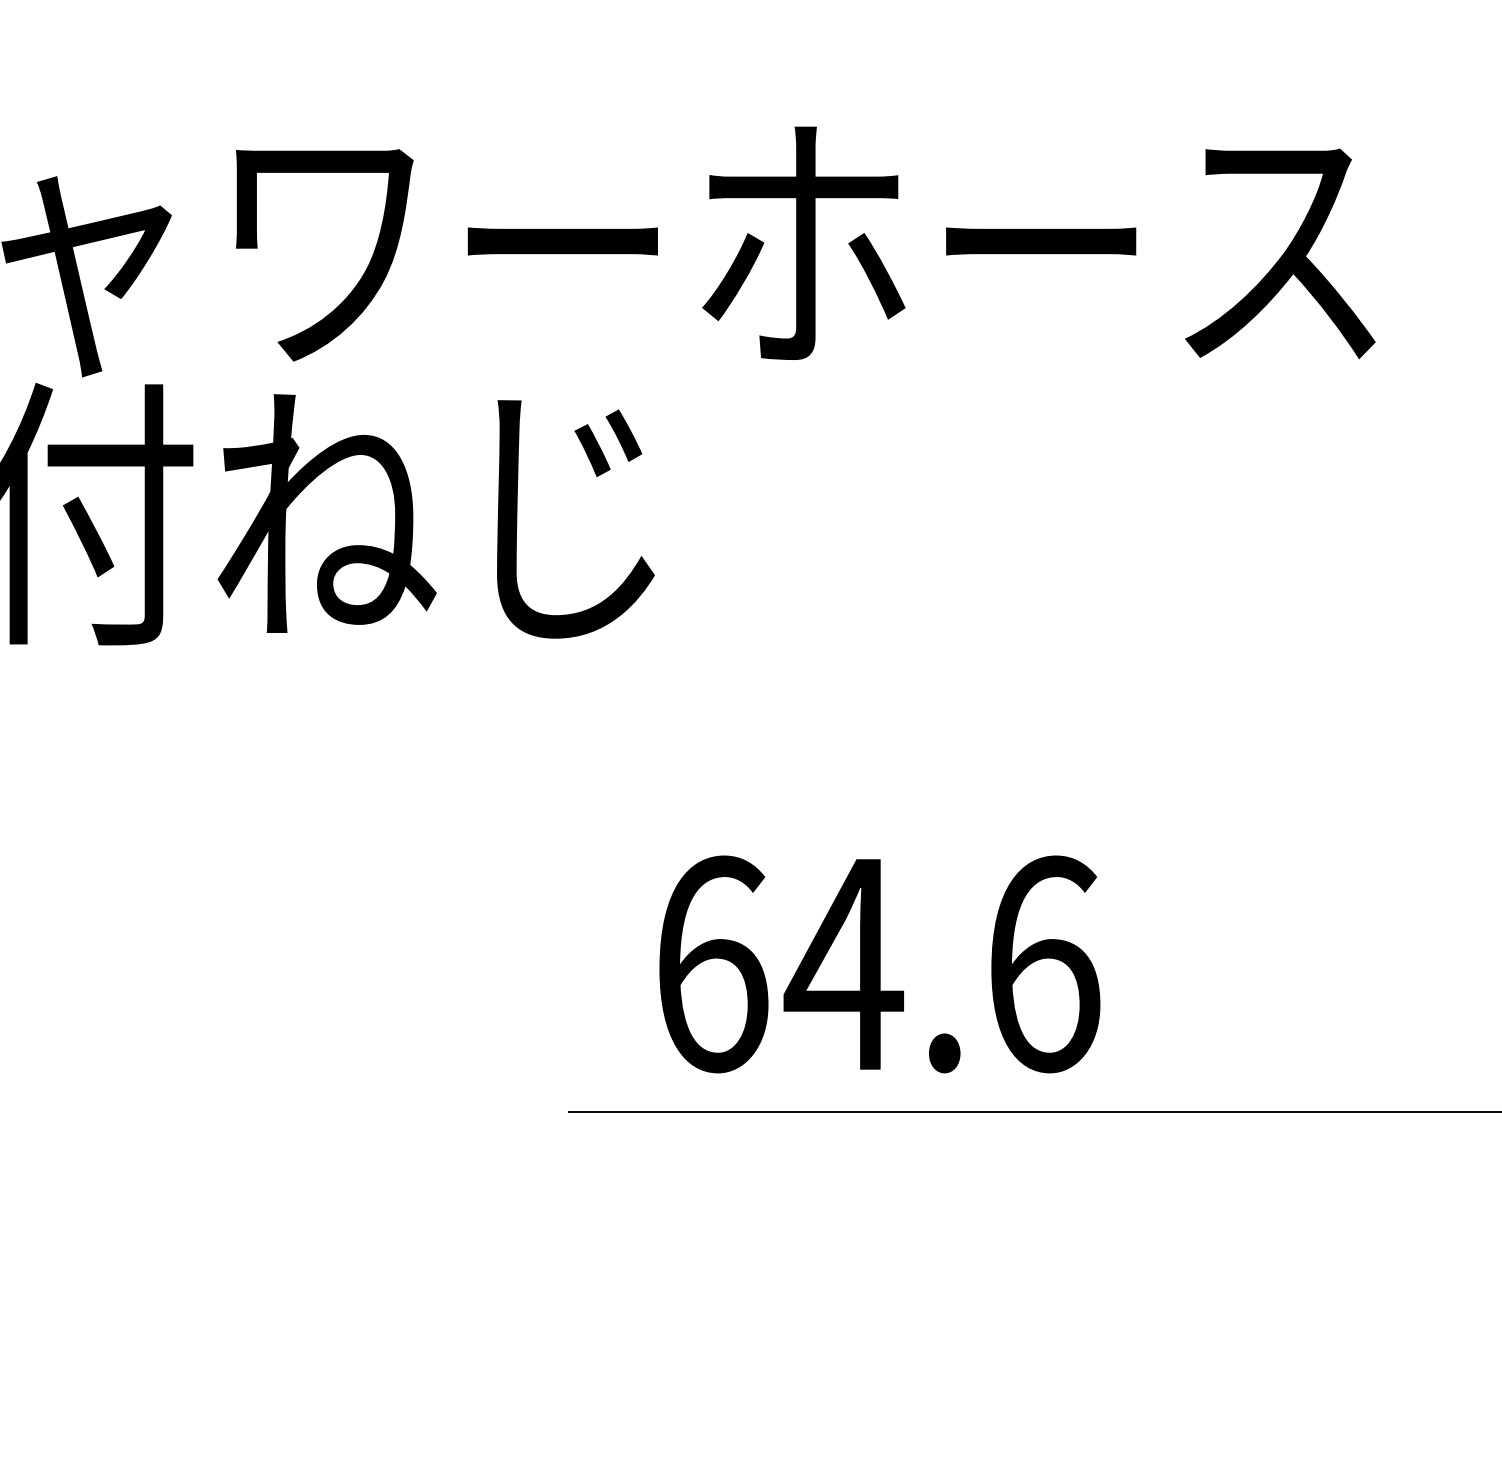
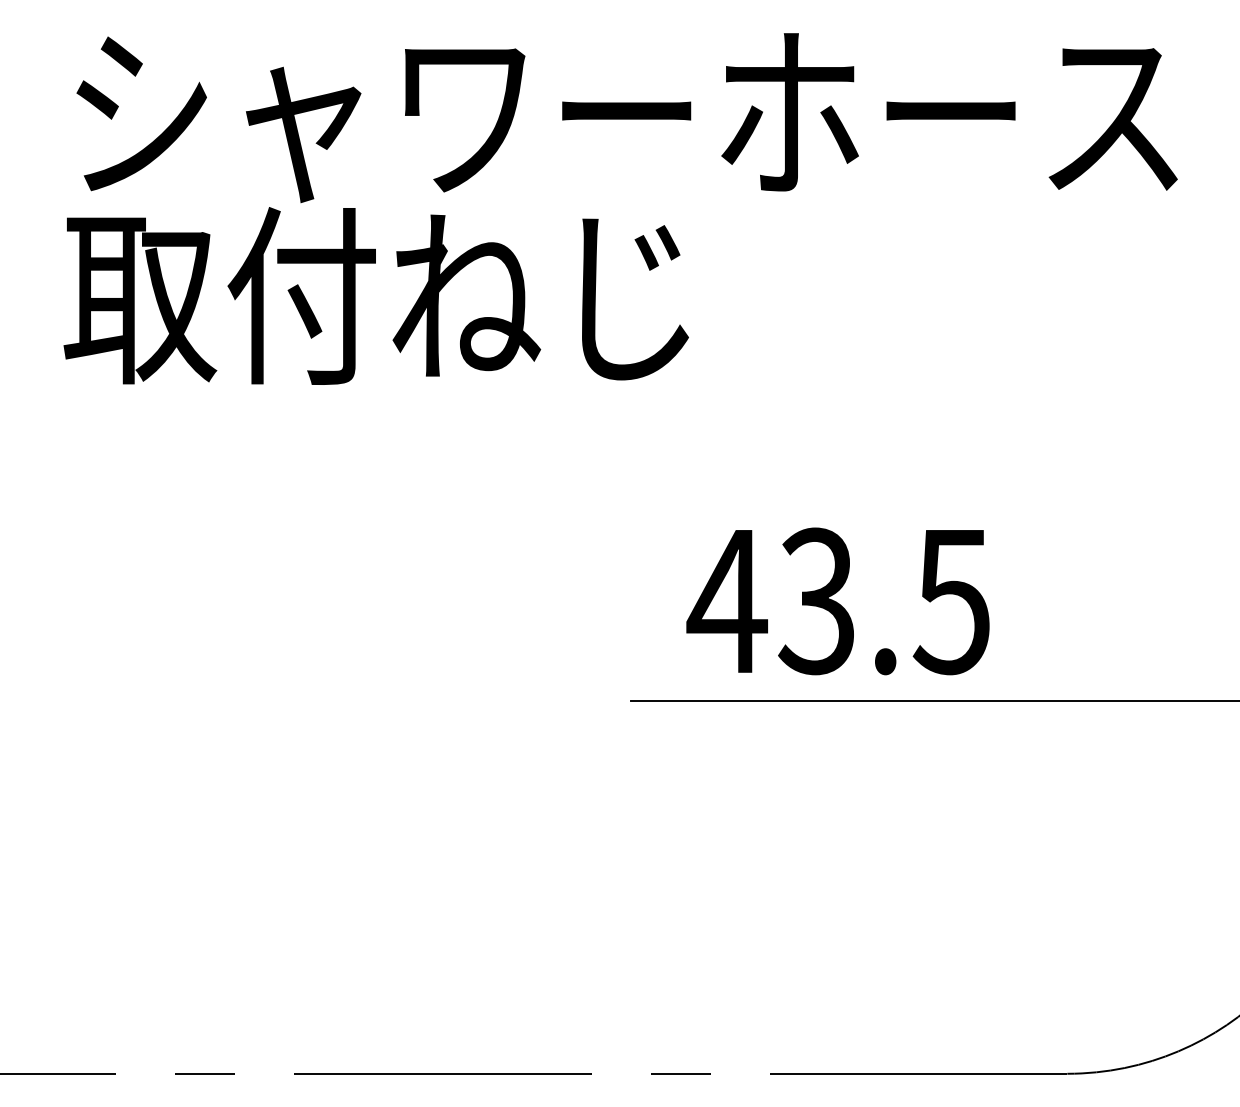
text: (875, 964) -> (838, 601), 64.6 -> 43.5

